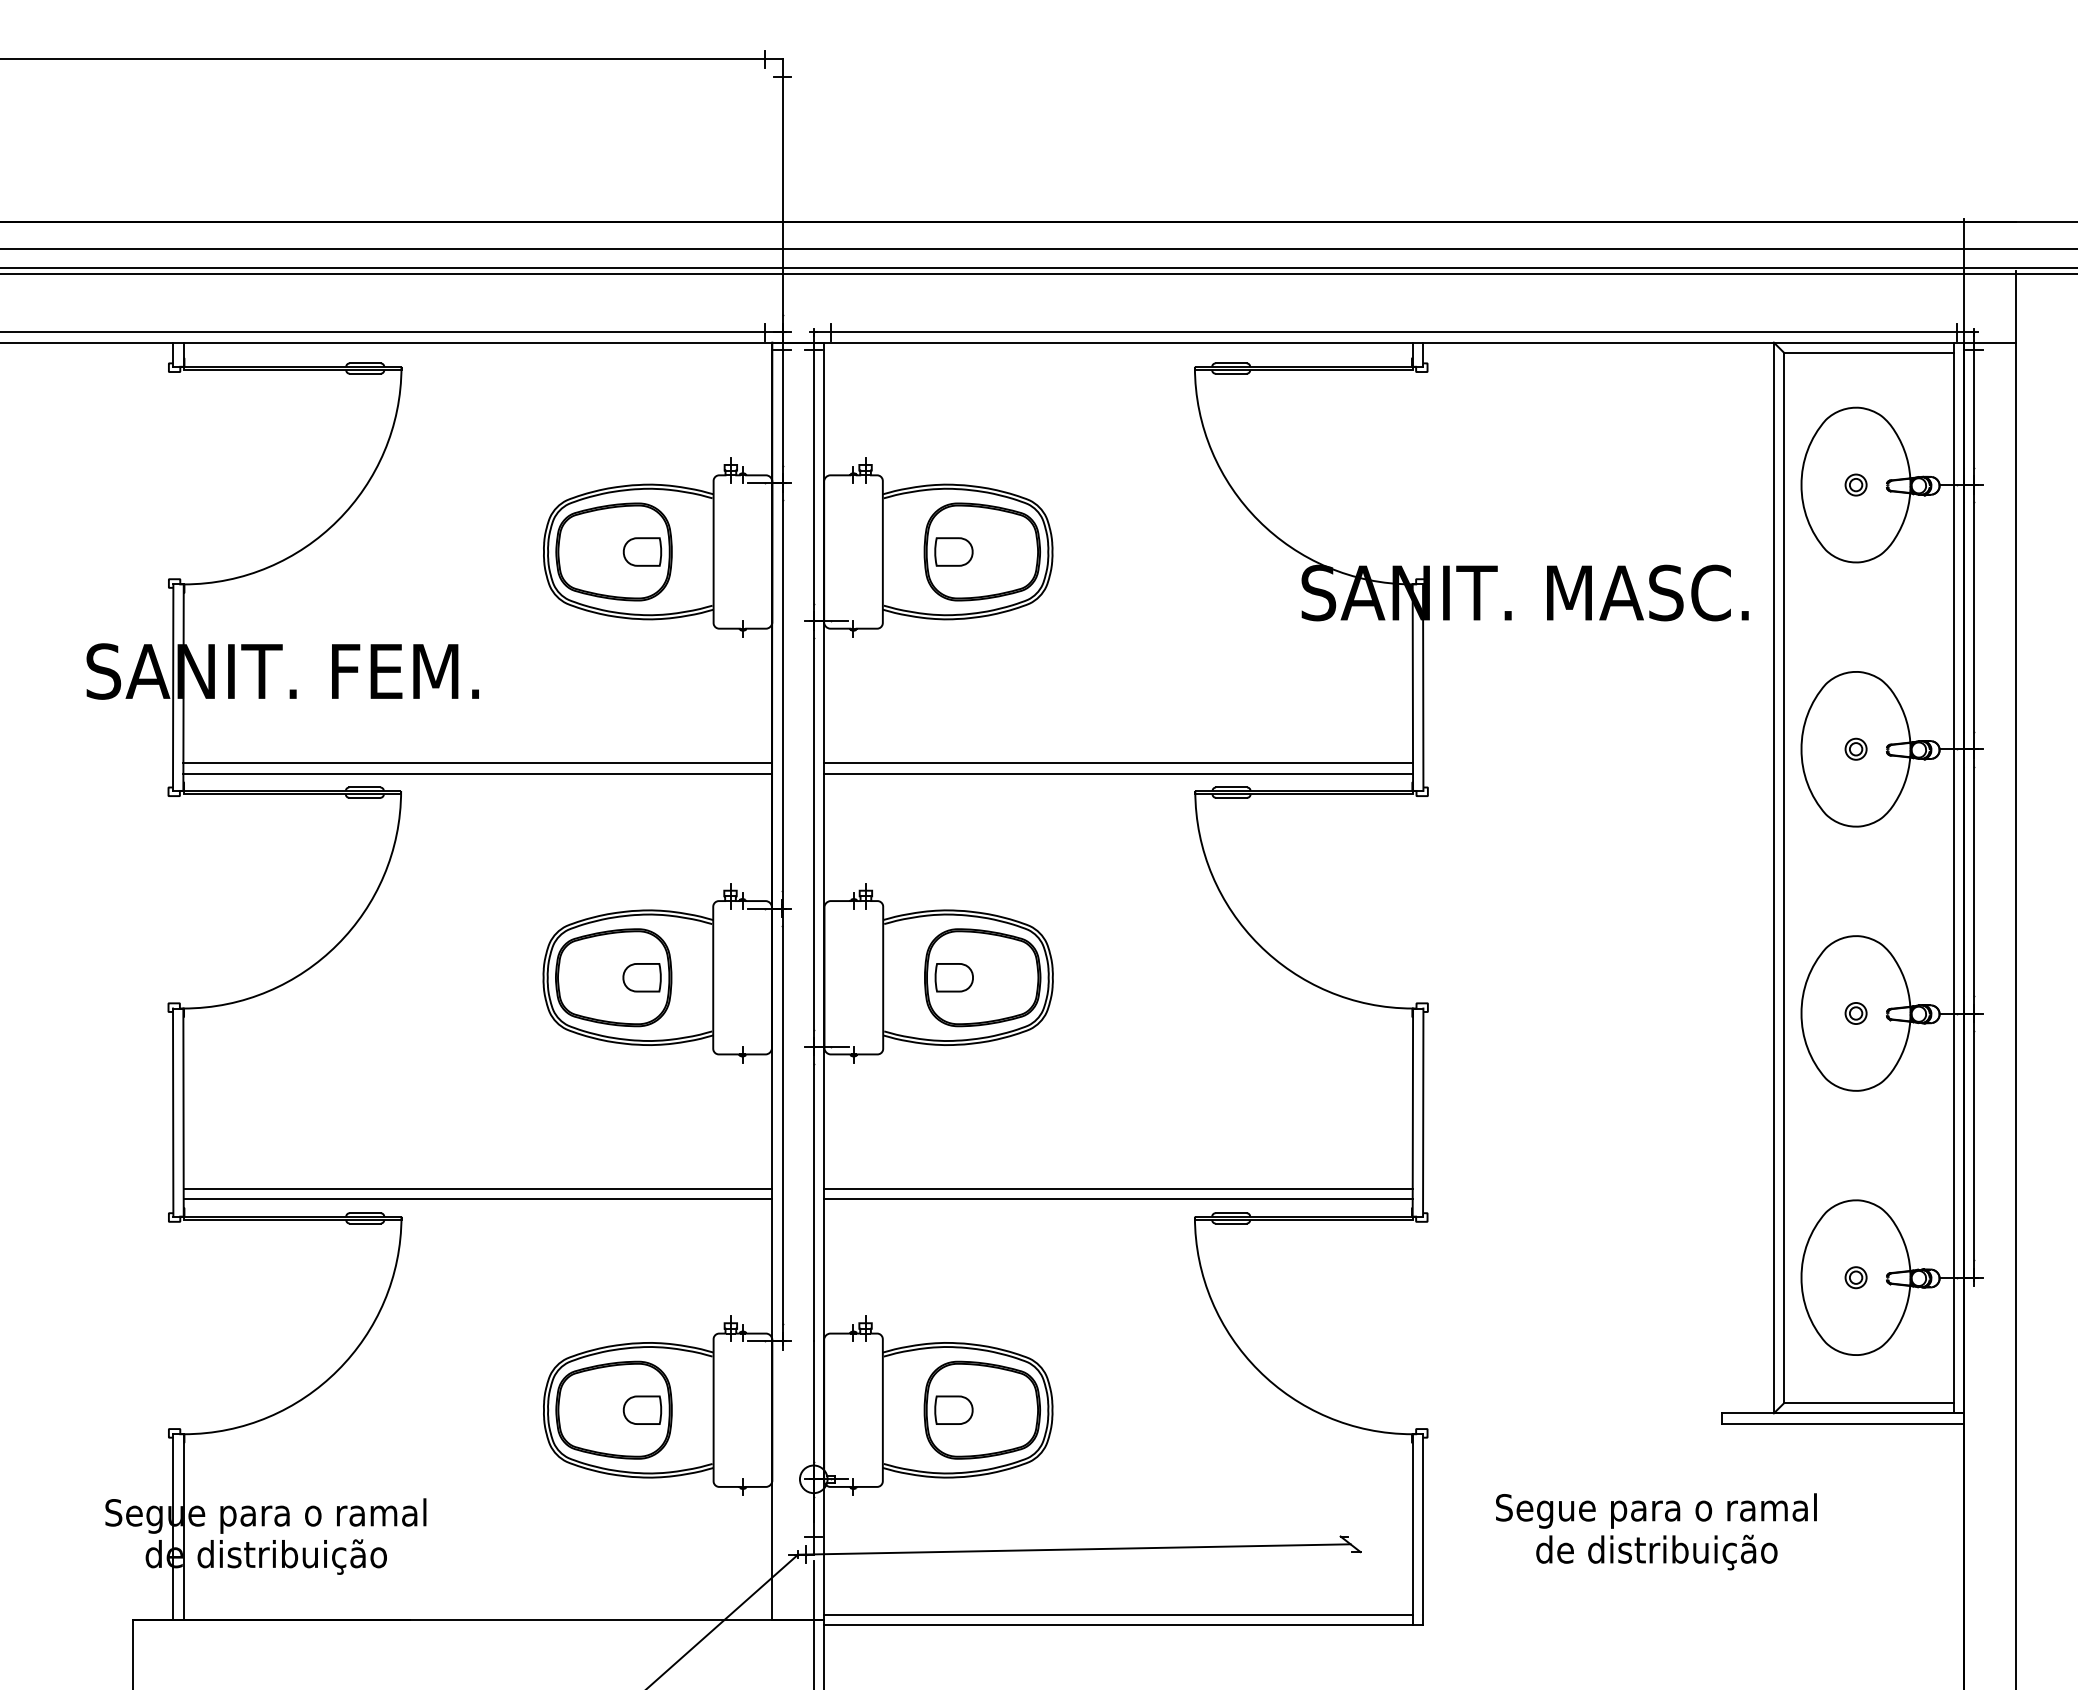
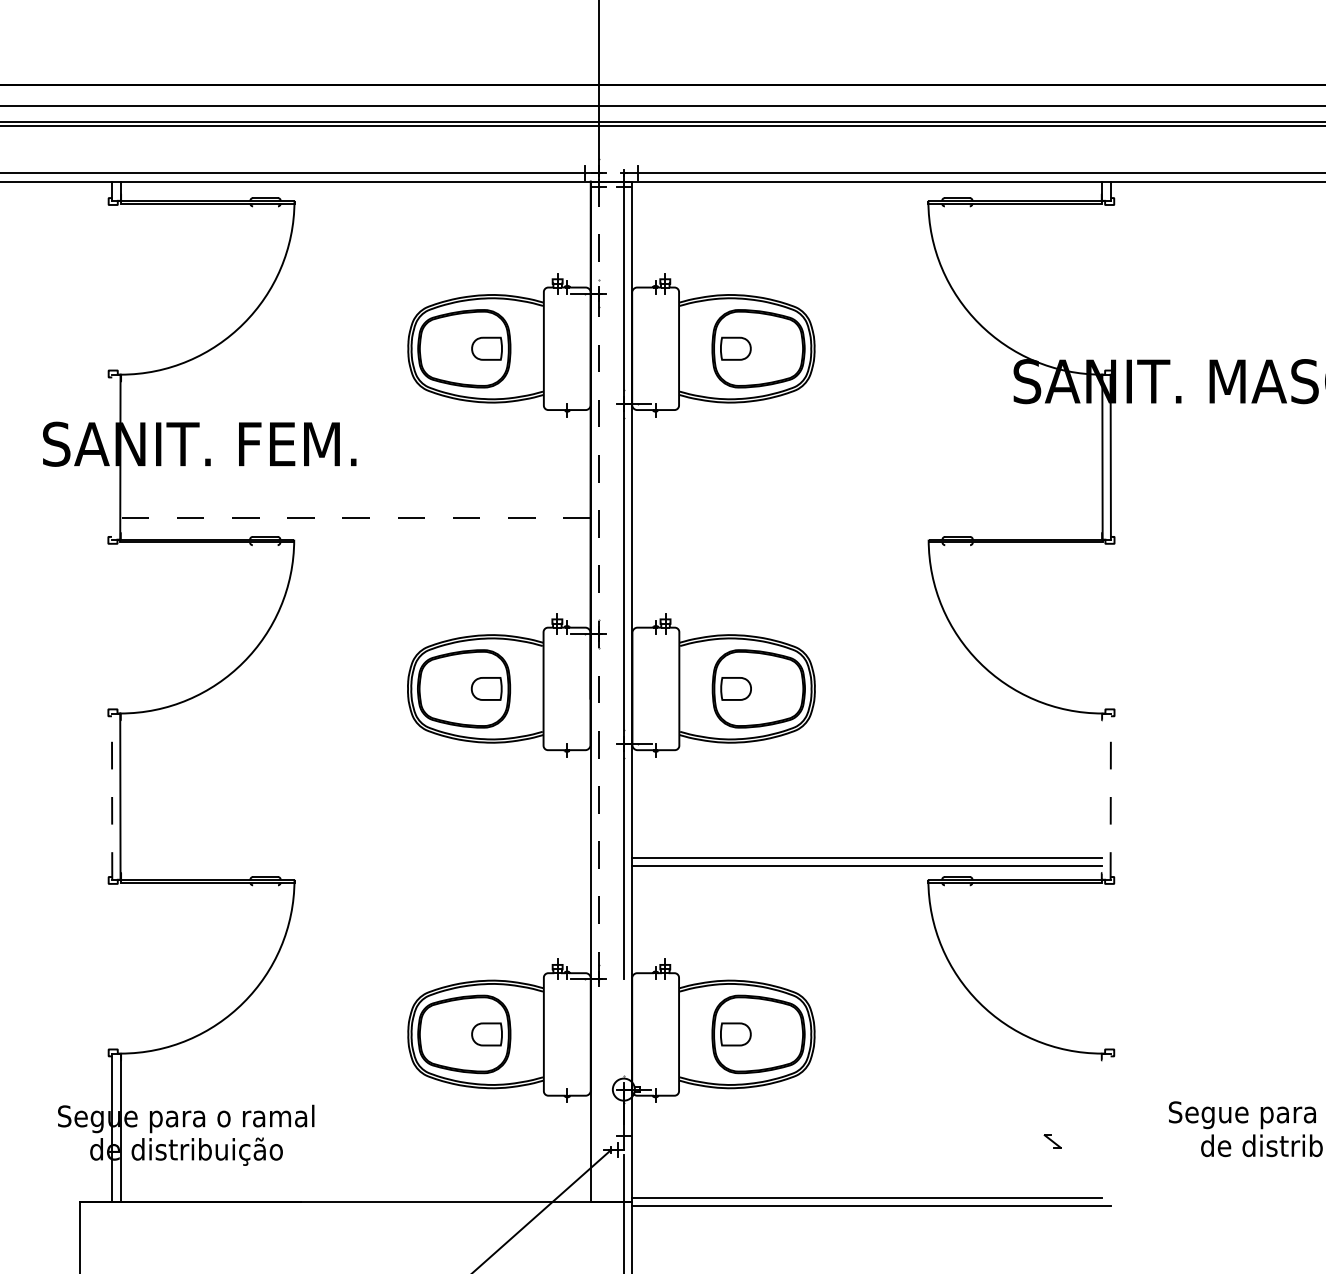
line: (364, 373) -> (264, 206), removed
line: (1230, 373) -> (956, 206), removed
line: (173, 687) -> (112, 457), removed
line: (477, 763) -> (355, 517), solid -> dashed
line: (1118, 763) -> (867, 517), removed
line: (477, 773) -> (355, 525), removed
line: (1118, 773) -> (867, 525), removed
line: (364, 797) -> (264, 544), removed
line: (1231, 797) -> (957, 544), removed
line: (782, 836) -> (598, 576), solid -> dashed
line: (173, 1112) -> (112, 796), solid -> dashed
line: (1412, 1112) -> (1102, 796), removed
line: (1423, 1112) -> (1110, 796), solid -> dashed
line: (477, 1189) -> (355, 858), removed
line: (477, 1199) -> (355, 866), removed
line: (364, 1223) -> (264, 885), removed
line: (1230, 1223) -> (956, 885), removed
line: (813, 1410) -> (623, 1034), removed
line: (1412, 1529) -> (1102, 1129), removed
line: (1423, 1529) -> (1110, 1129), removed
line: (1074, 1549) -> (832, 1145), removed

